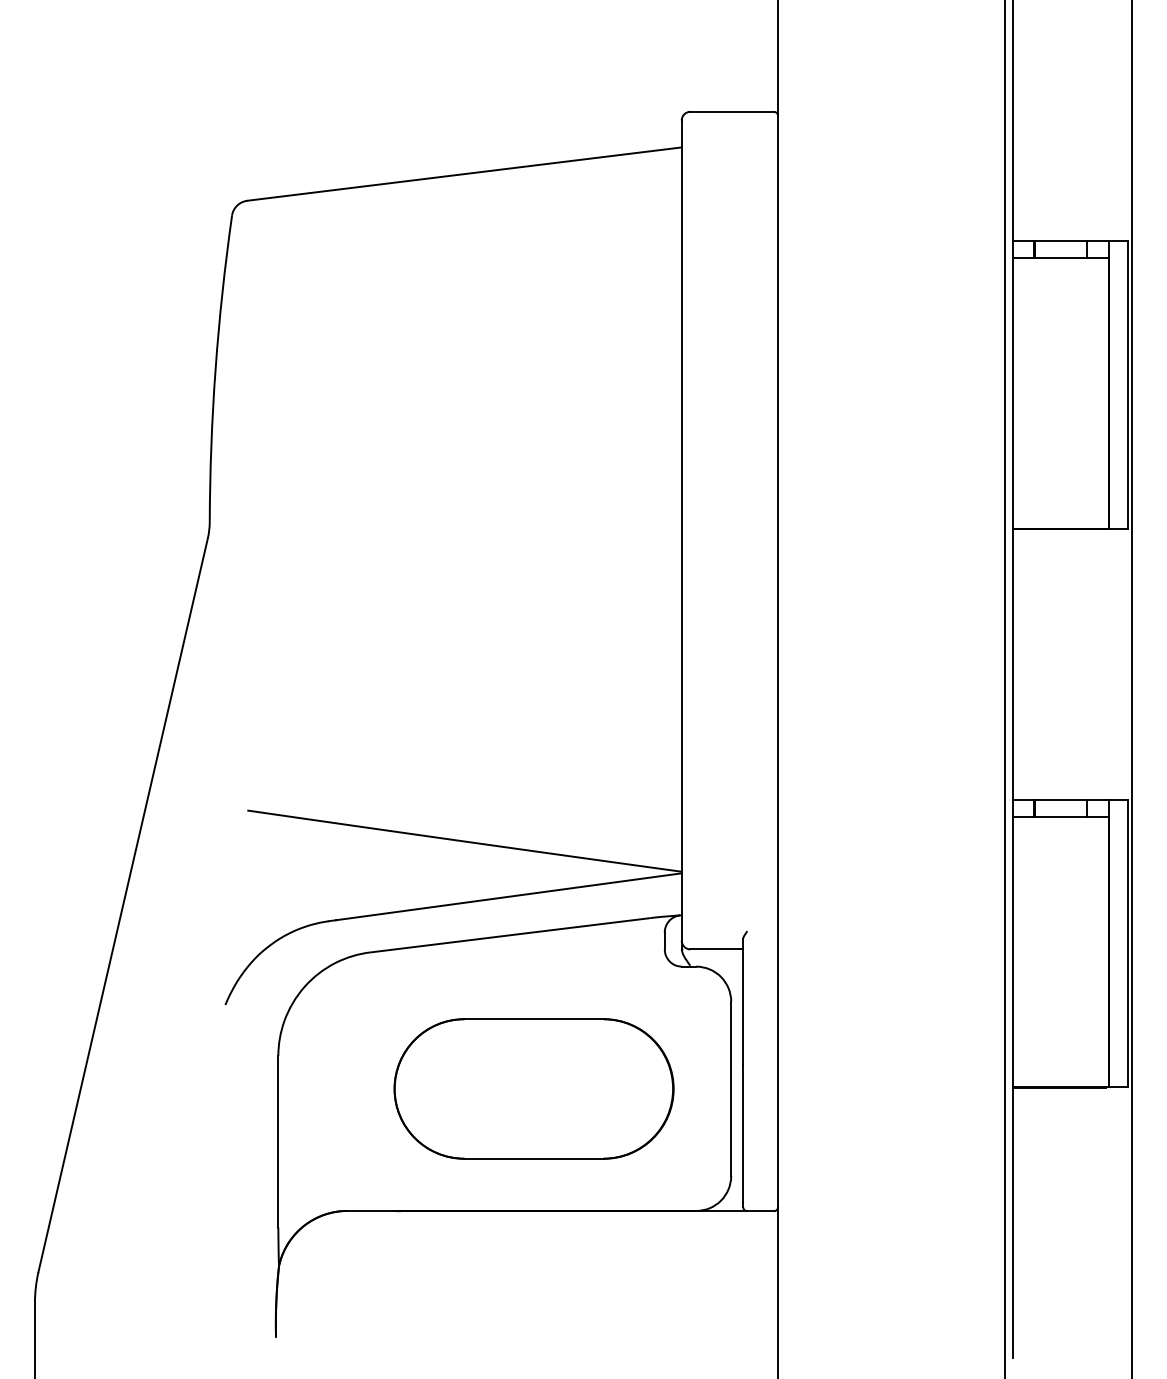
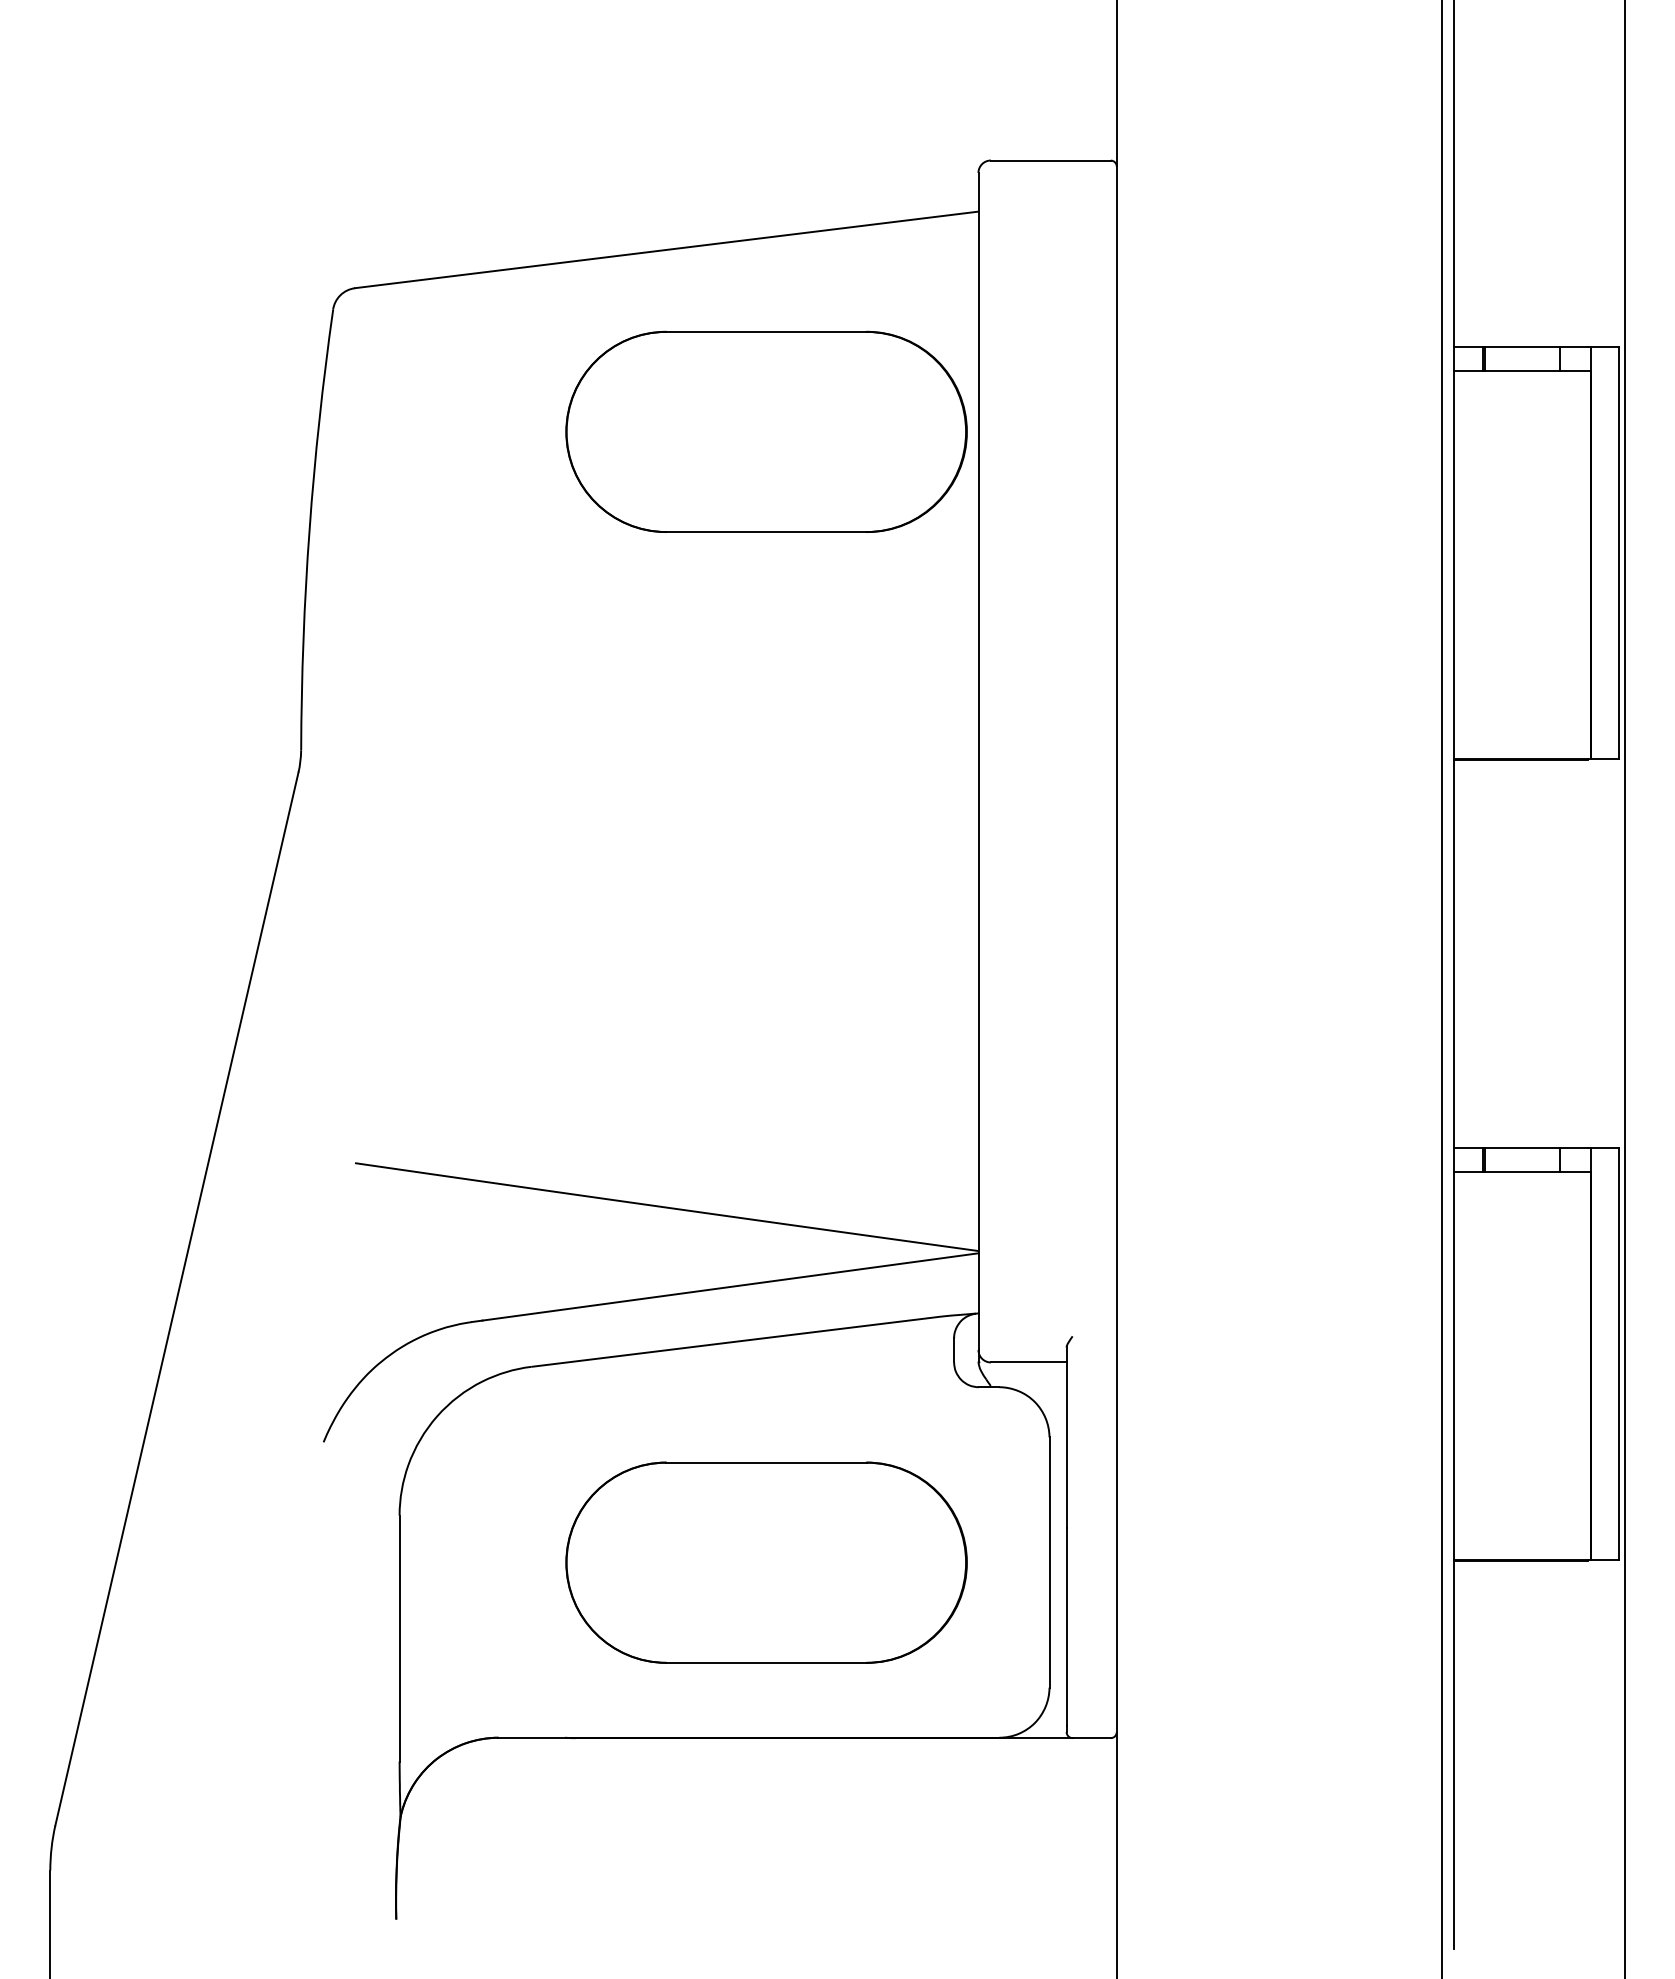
part: (533, 300) -> (765, 431), added

